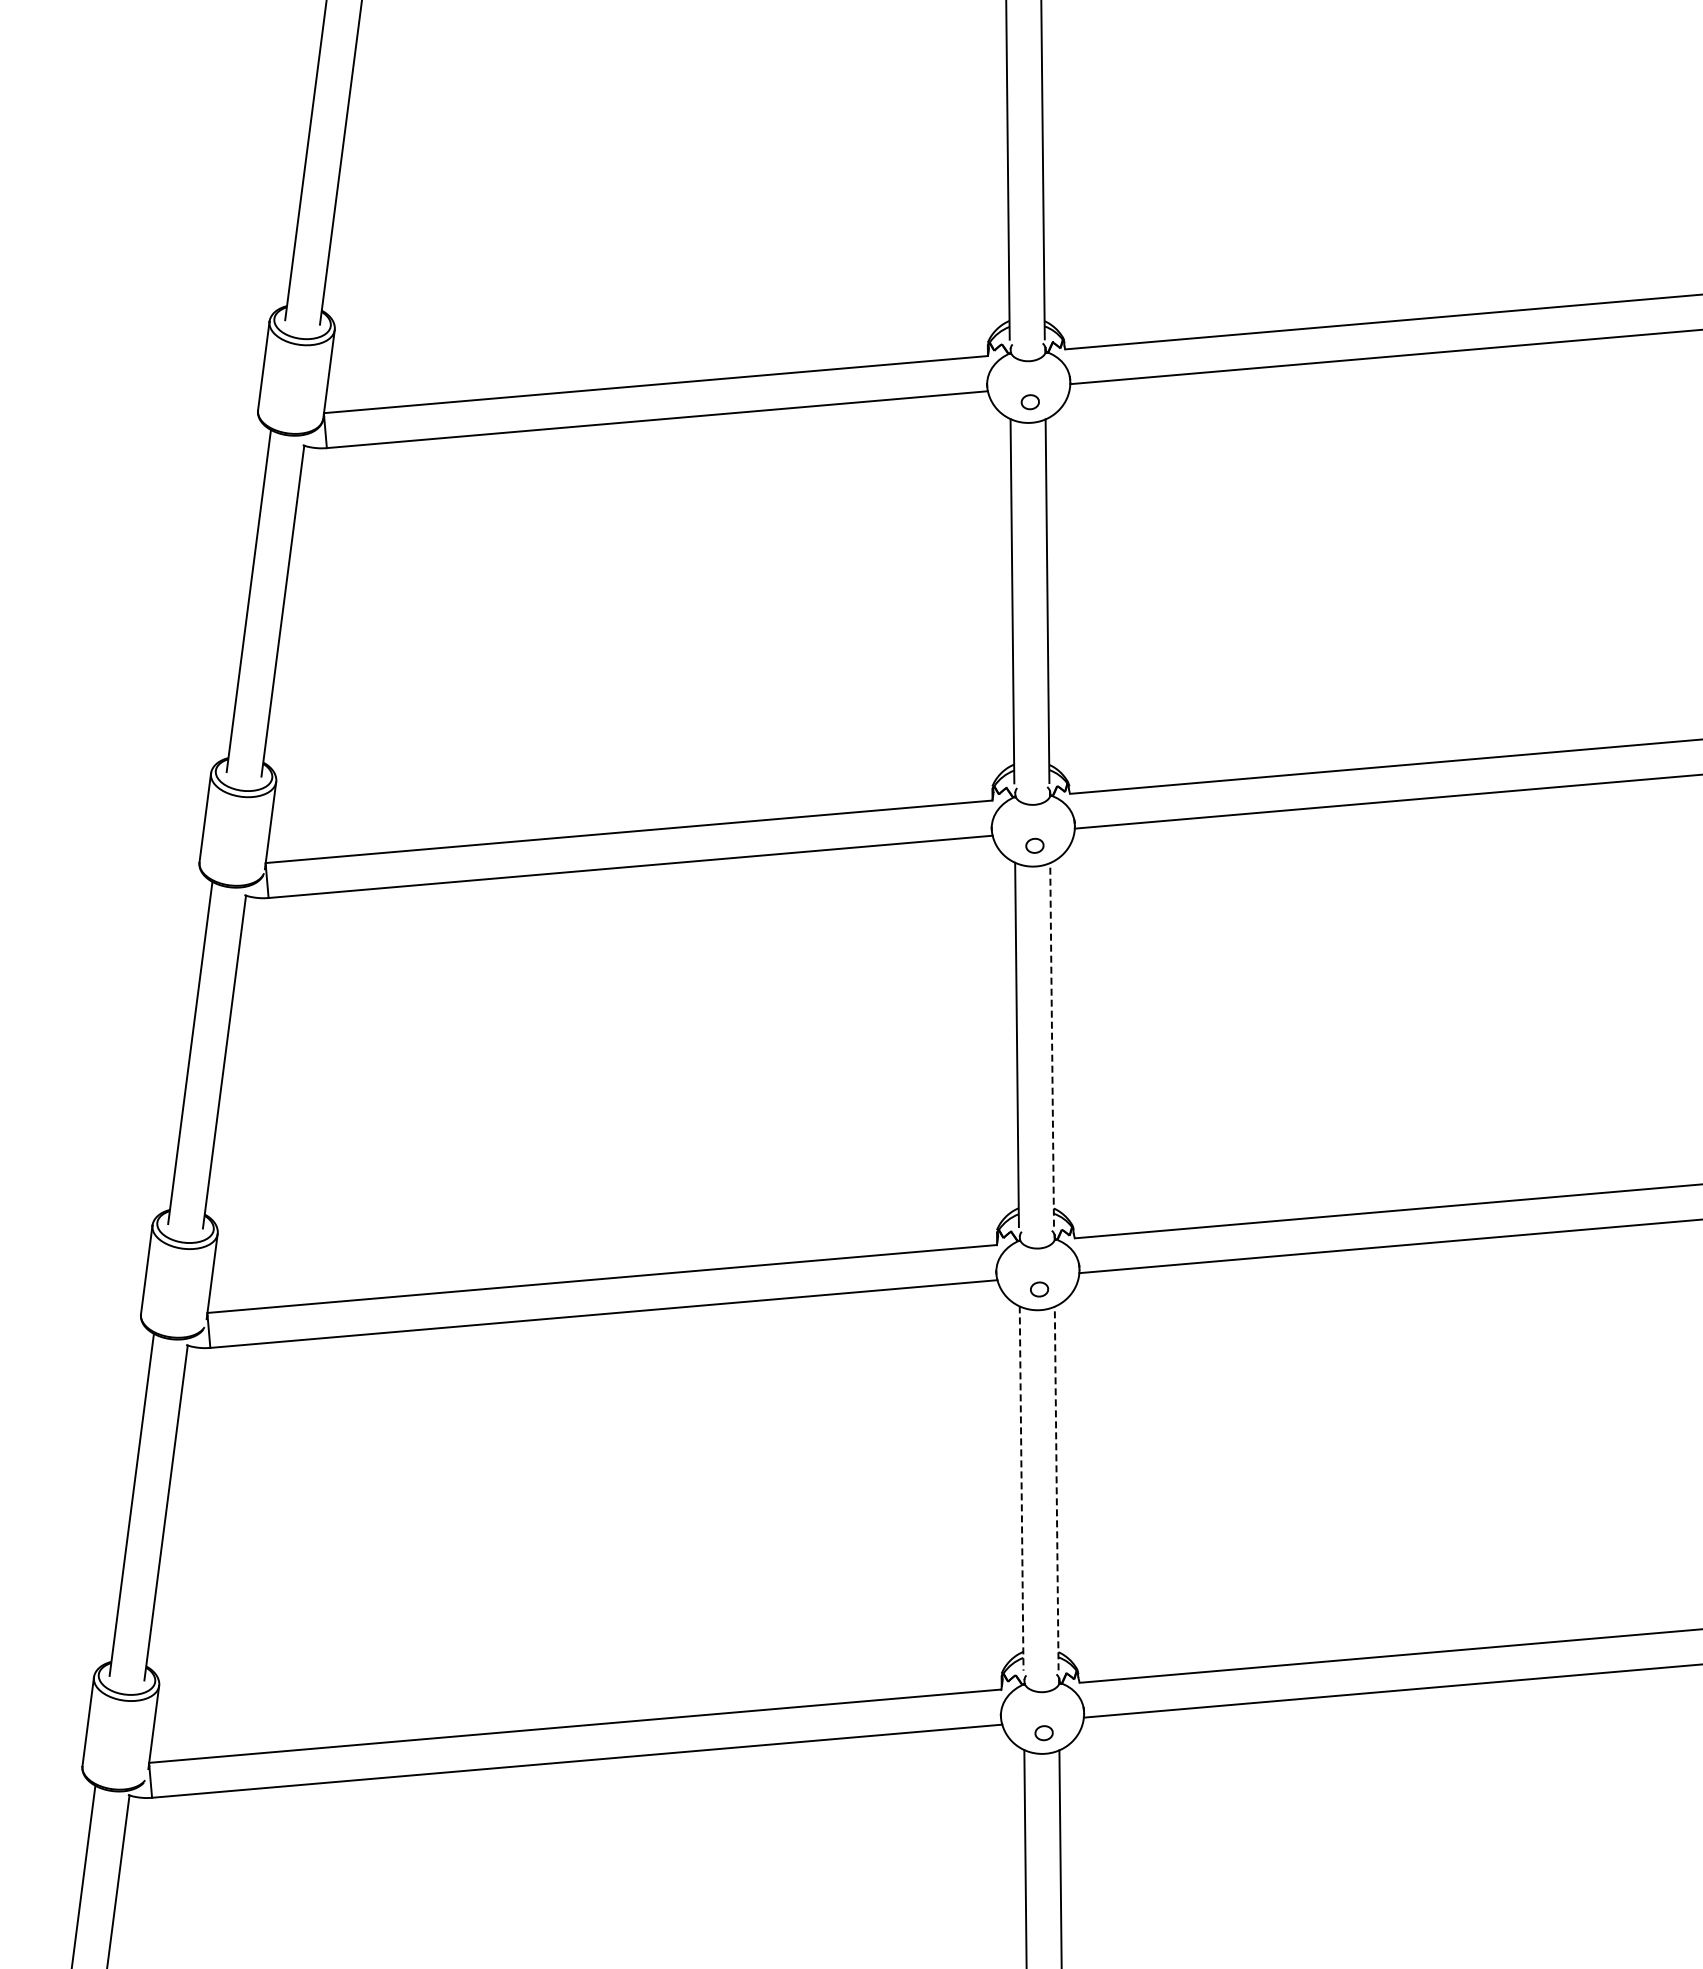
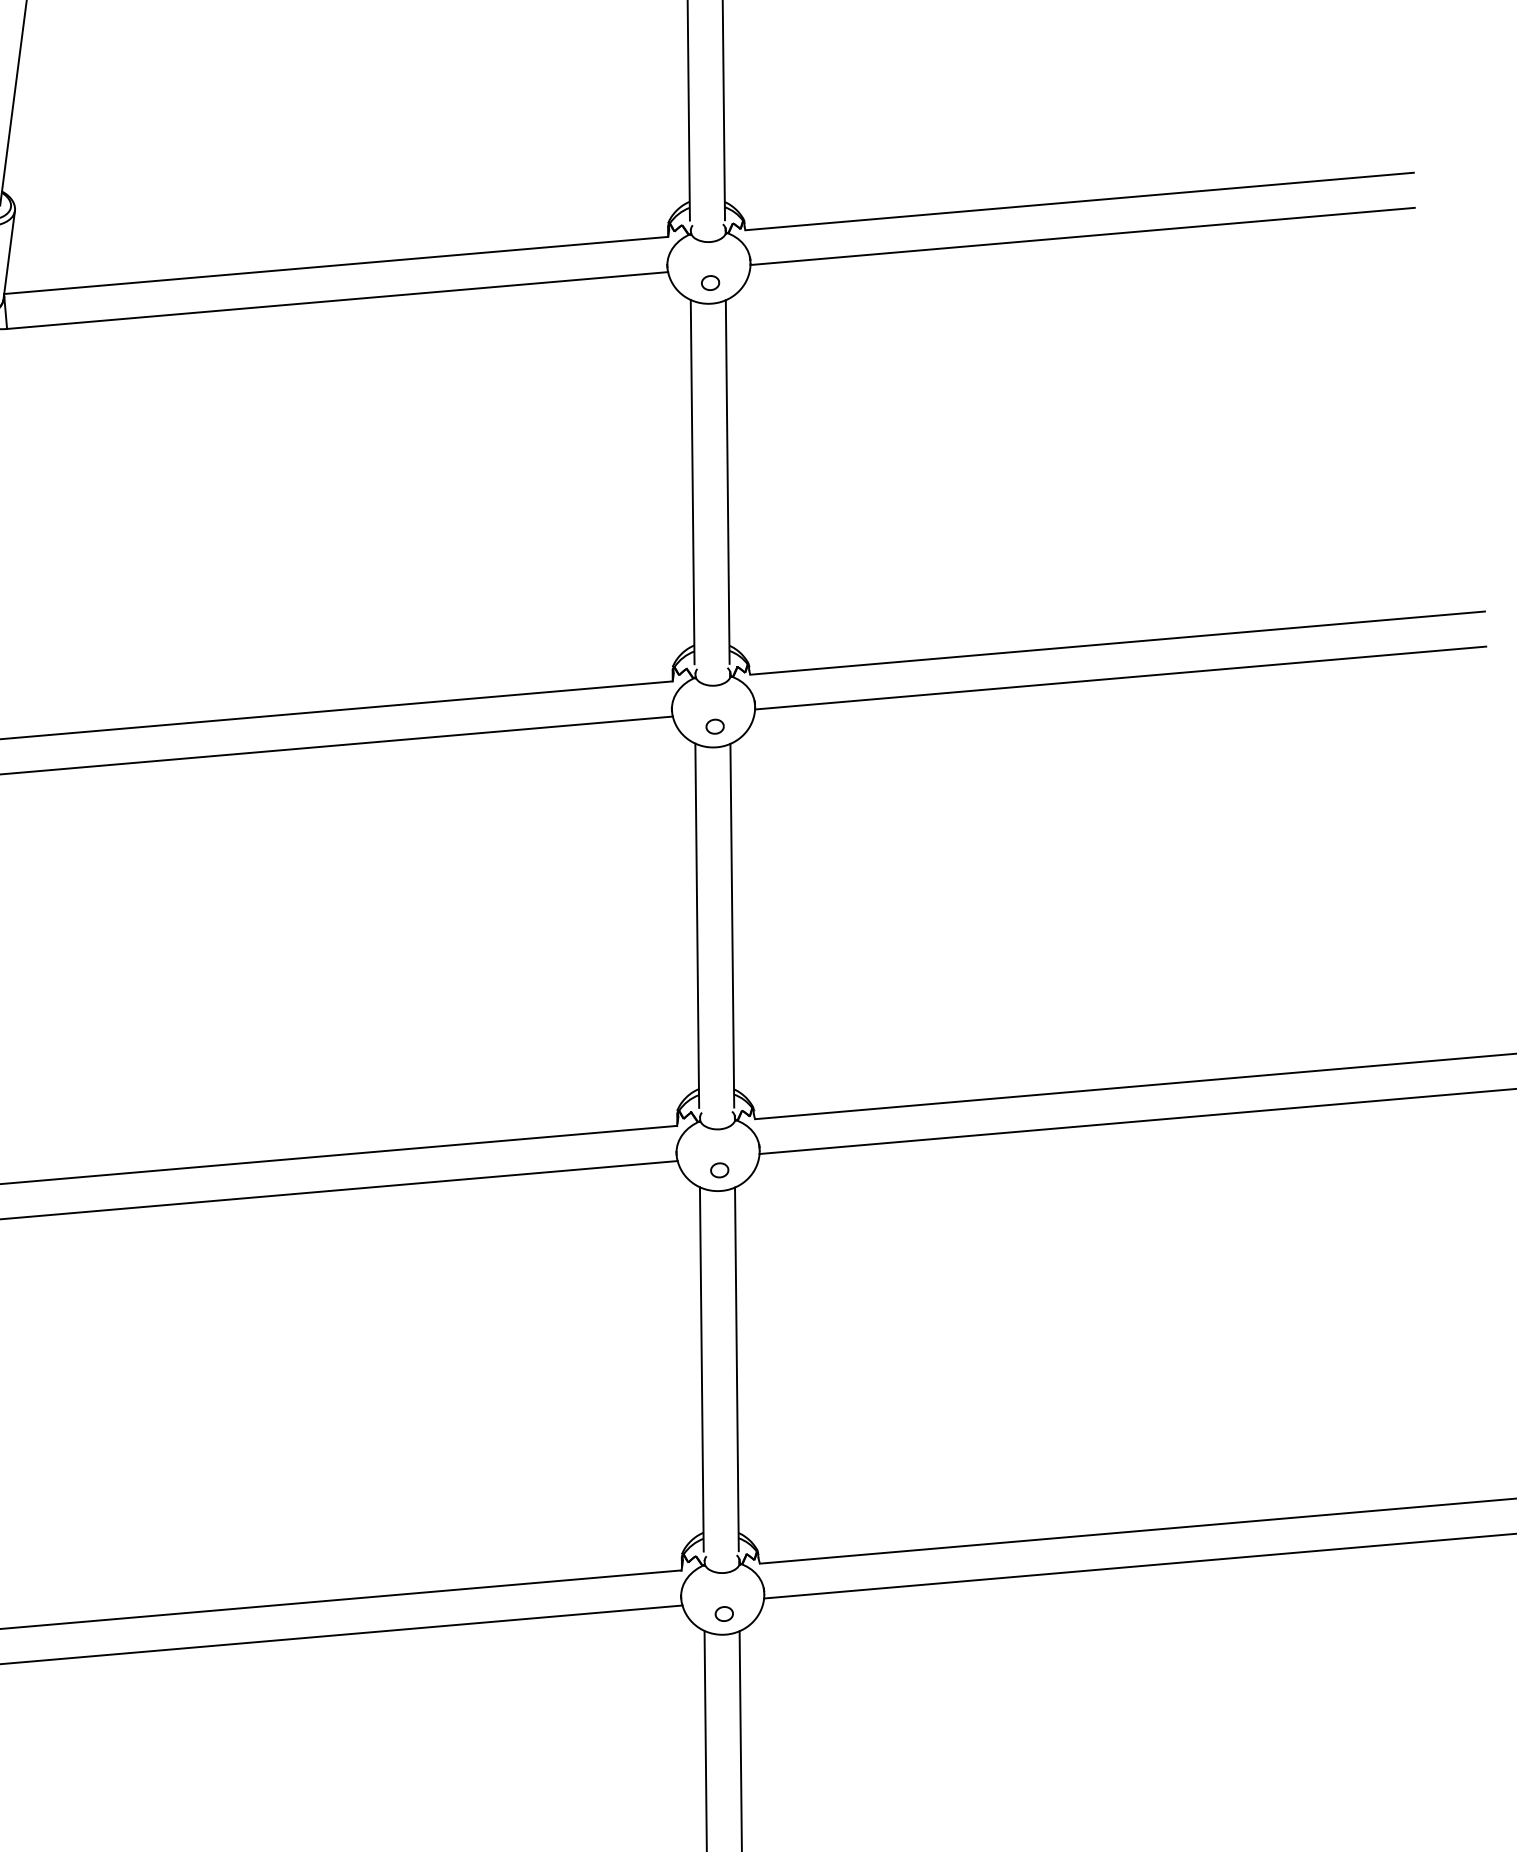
line: (1052, 1044) -> (732, 925), dashed -> solid
line: (1056, 1488) -> (736, 1369), dashed -> solid
line: (1021, 1489) -> (701, 1370), dashed -> solid

